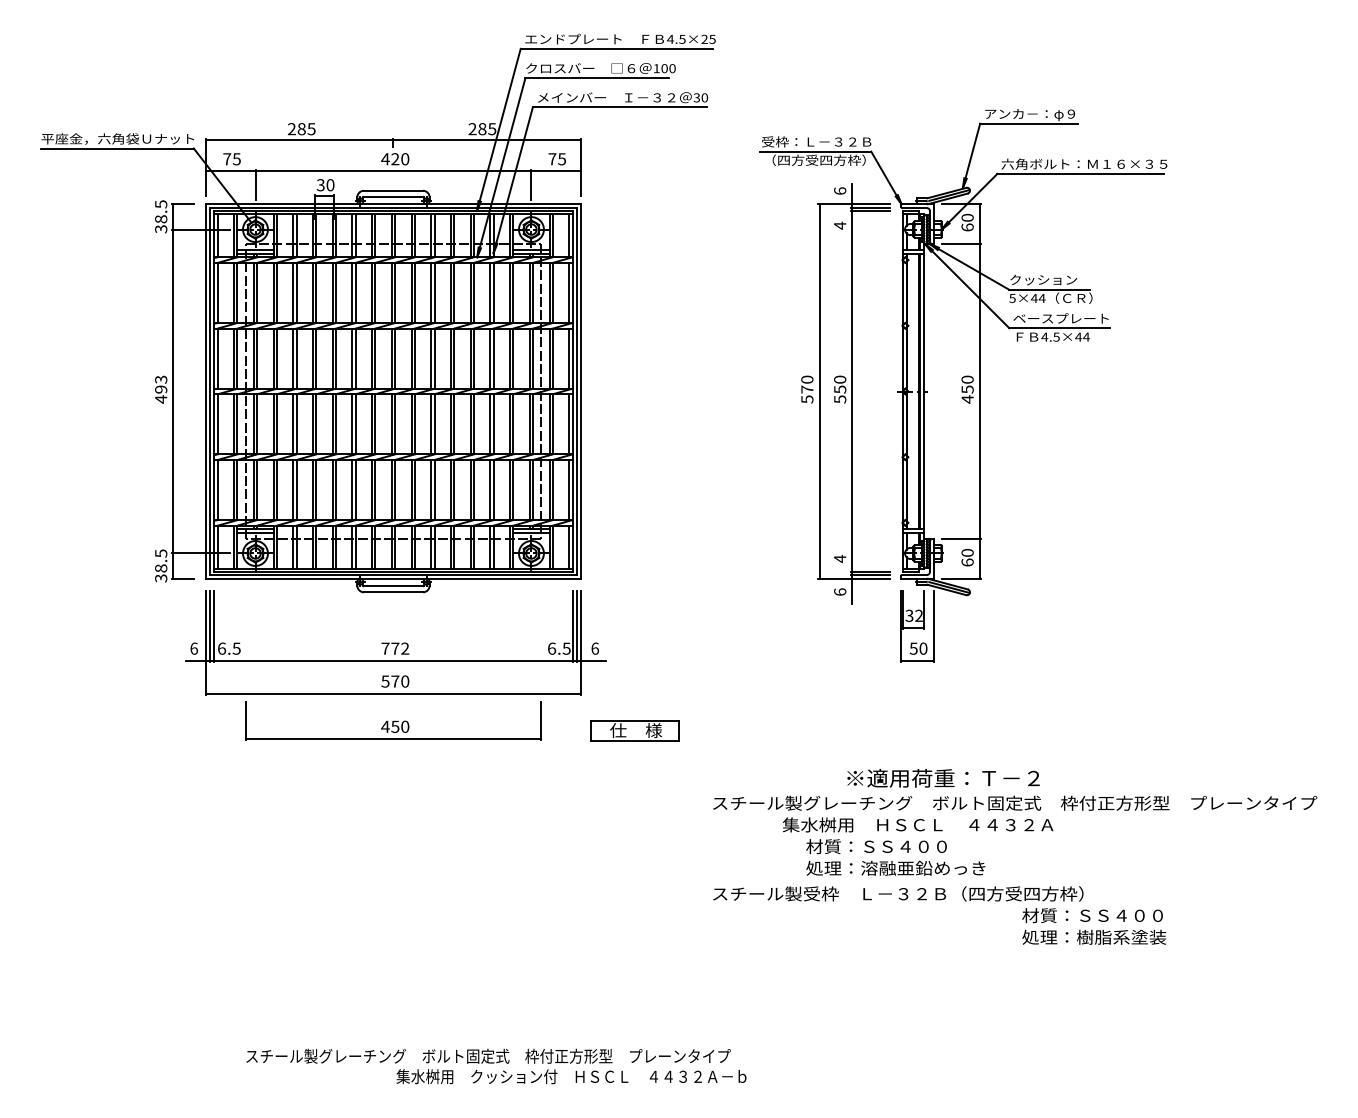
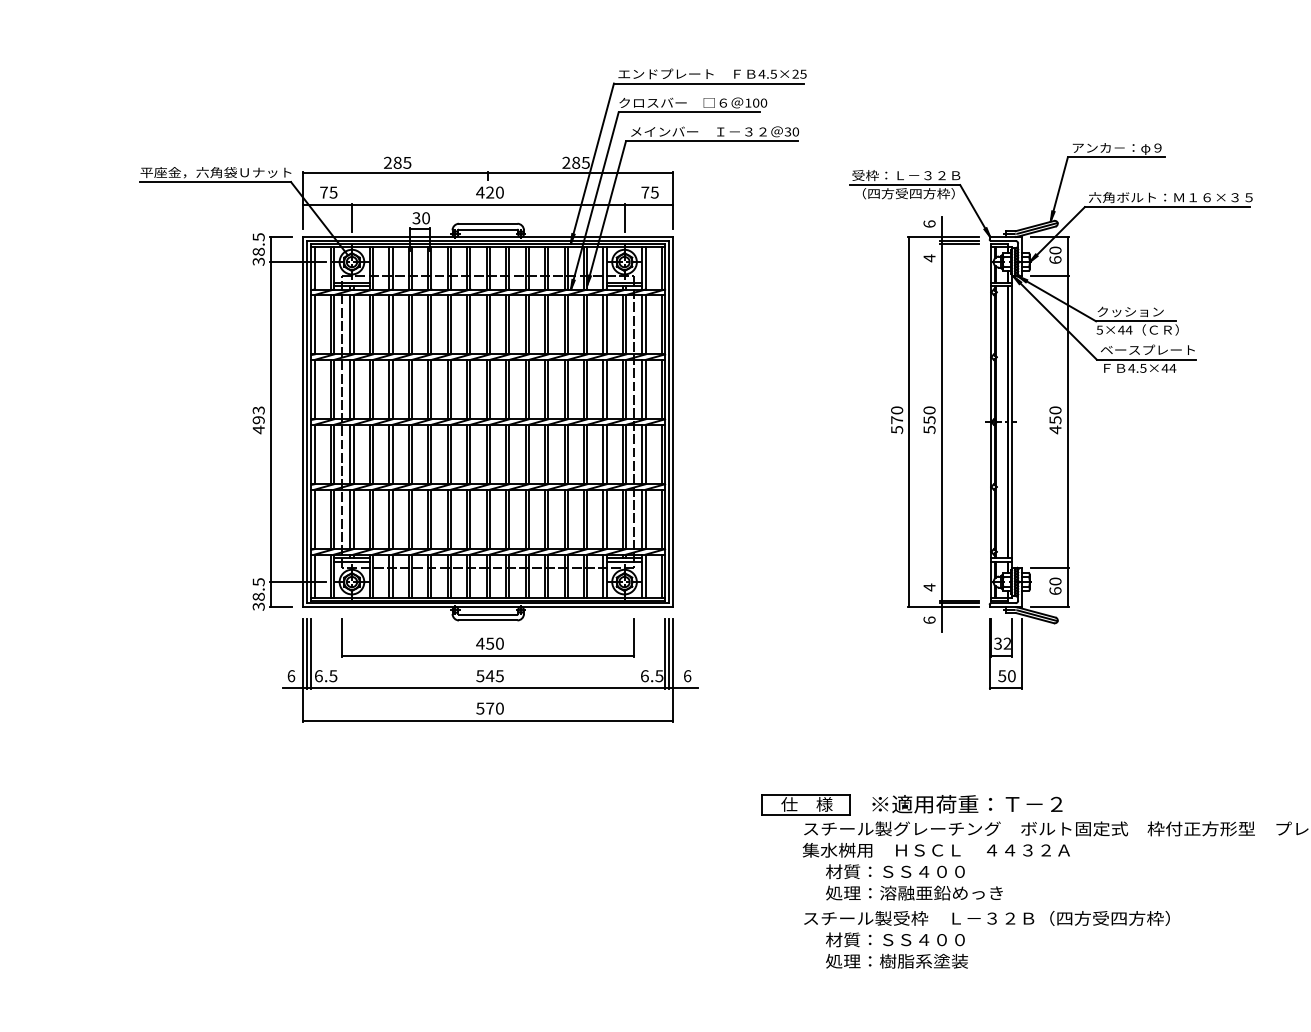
text: (395, 648) -> (490, 675), 772 -> 545
part: (393, 720) -> (488, 637), moved
part: (634, 730) -> (805, 804), moved
text: (943, 778) -> (967, 804), moved
text: (917, 846) -> (935, 871), moved
text: (1094, 926) -> (897, 950), moved

